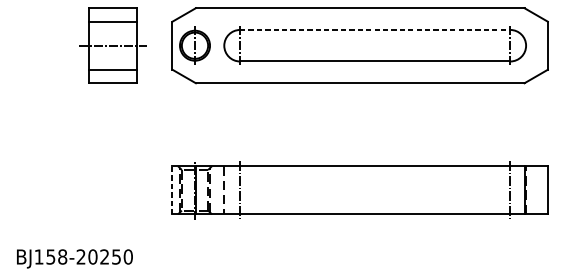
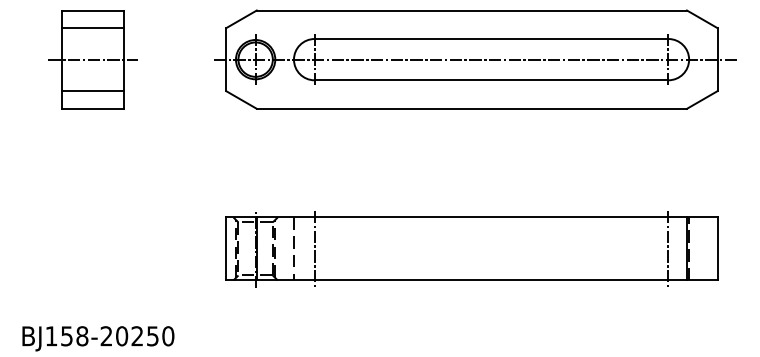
line: (375, 30) -> (491, 39), dashed -> solid
part: (112, 45) -> (92, 59), moved
line: (361, 45) -> (473, 59), added
line: (172, 189) -> (226, 248), dashed -> solid

